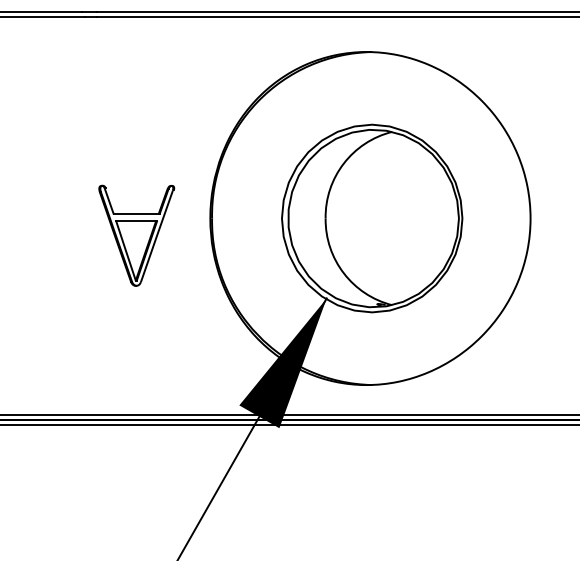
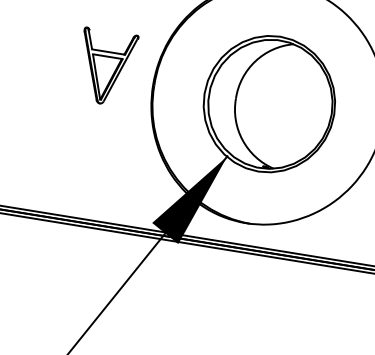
part: (136, 235) -> (105, 67), moved

